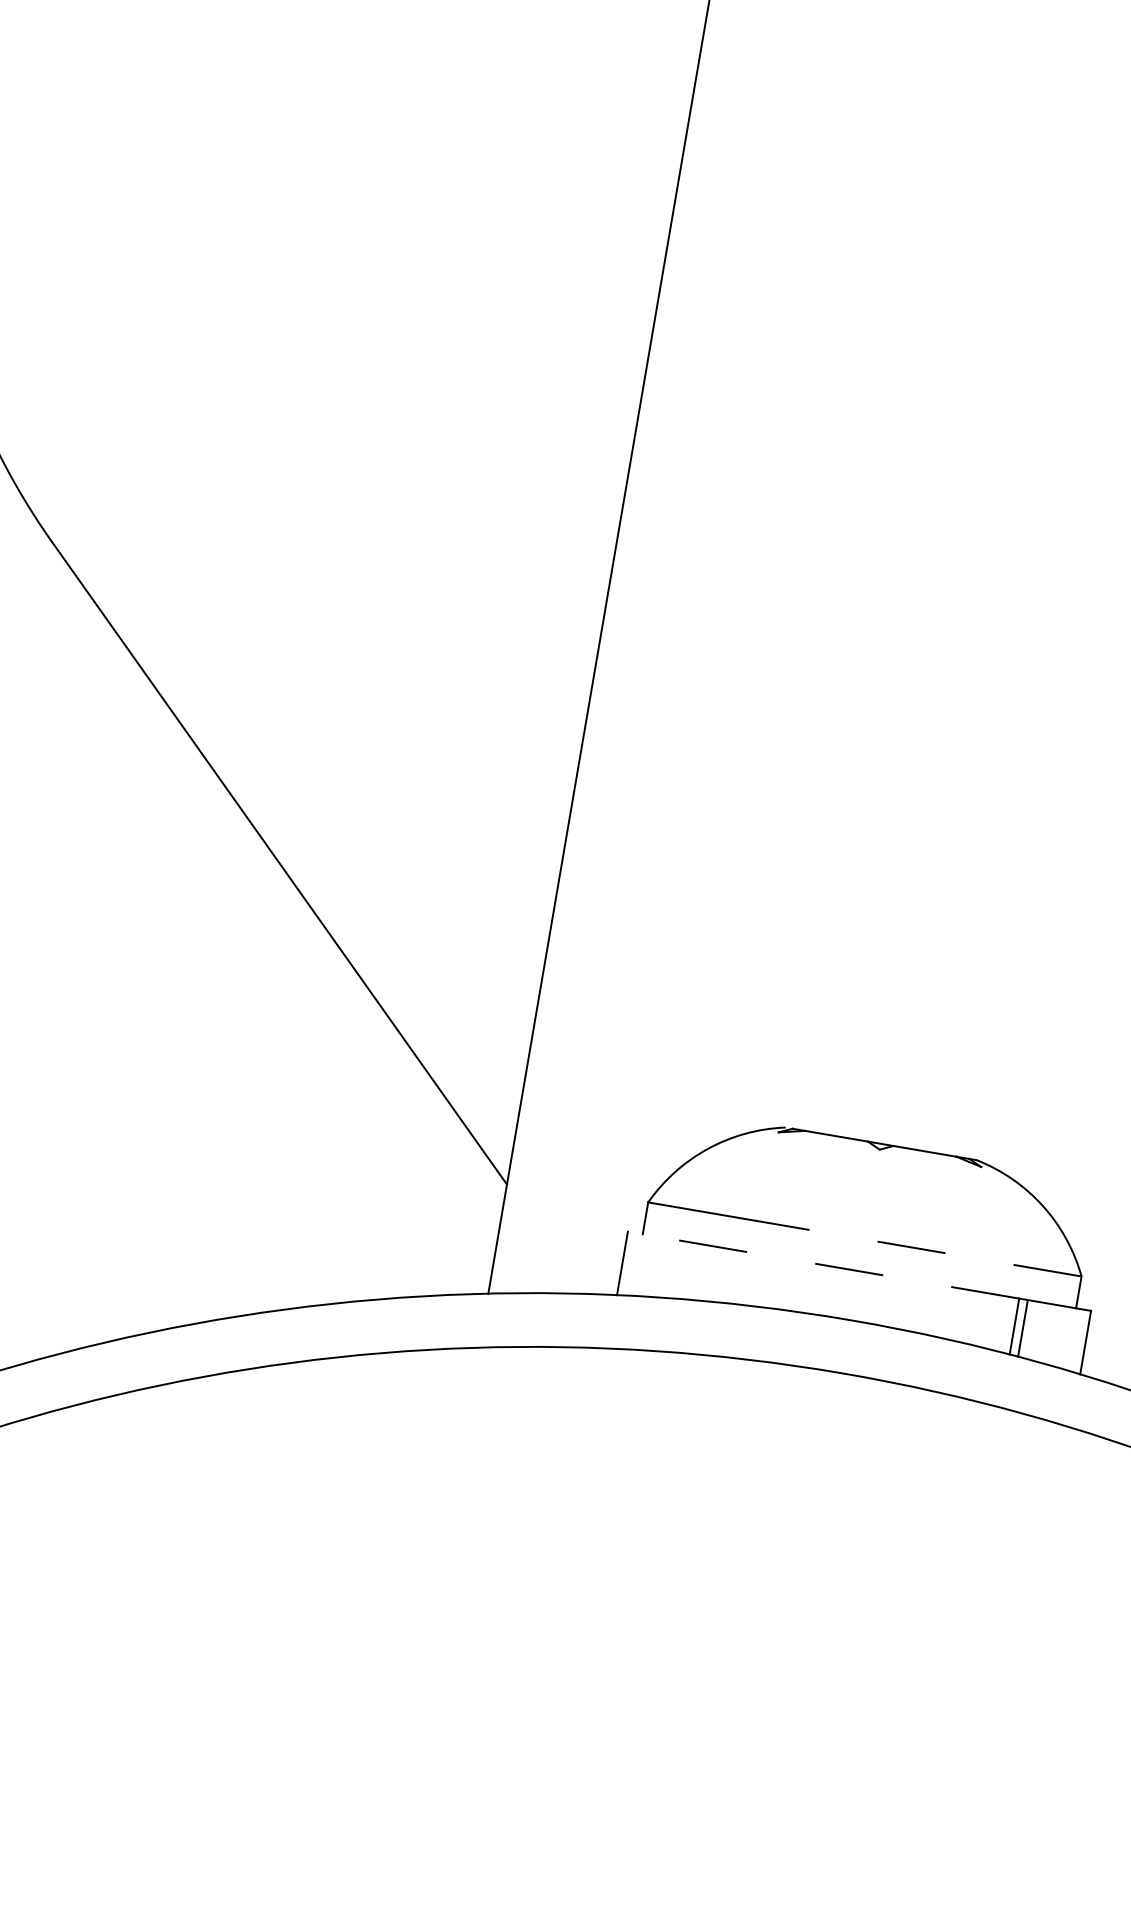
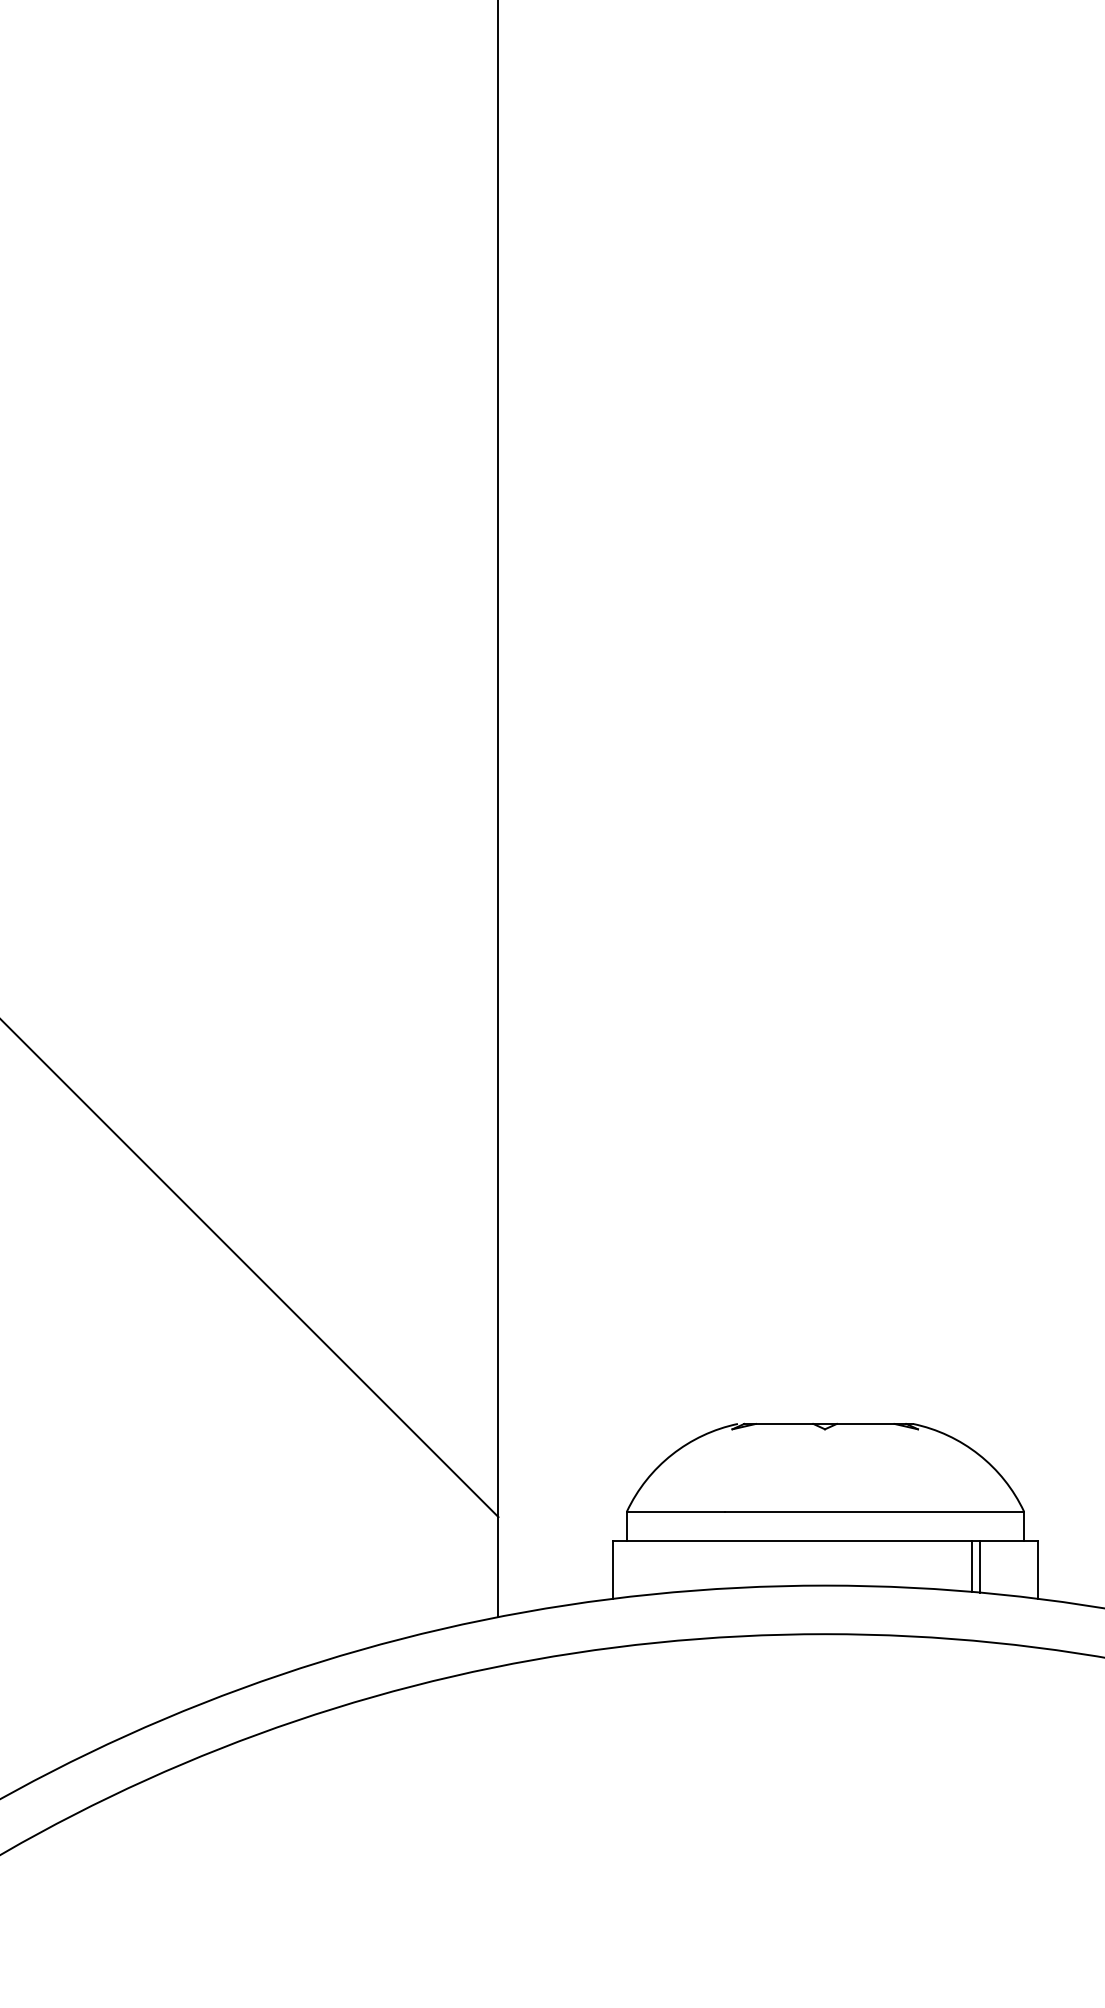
line: (918, 1248) -> (874, 1511), dashed -> solid
line: (823, 1264) -> (792, 1540), dashed -> solid

